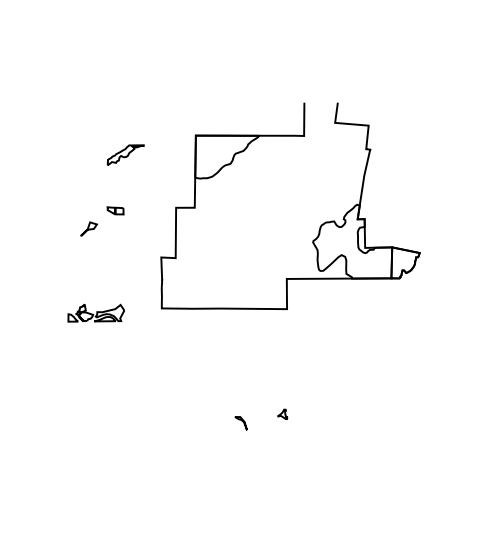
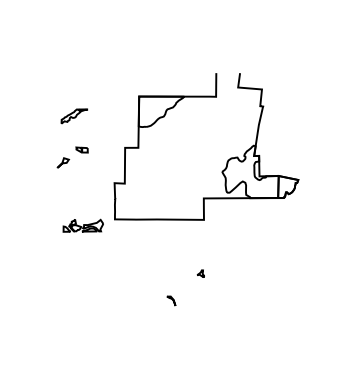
part: (124, 155) -> (73, 116), moved
part: (95, 312) -> (82, 225), moved
part: (282, 414) -> (200, 273), moved

